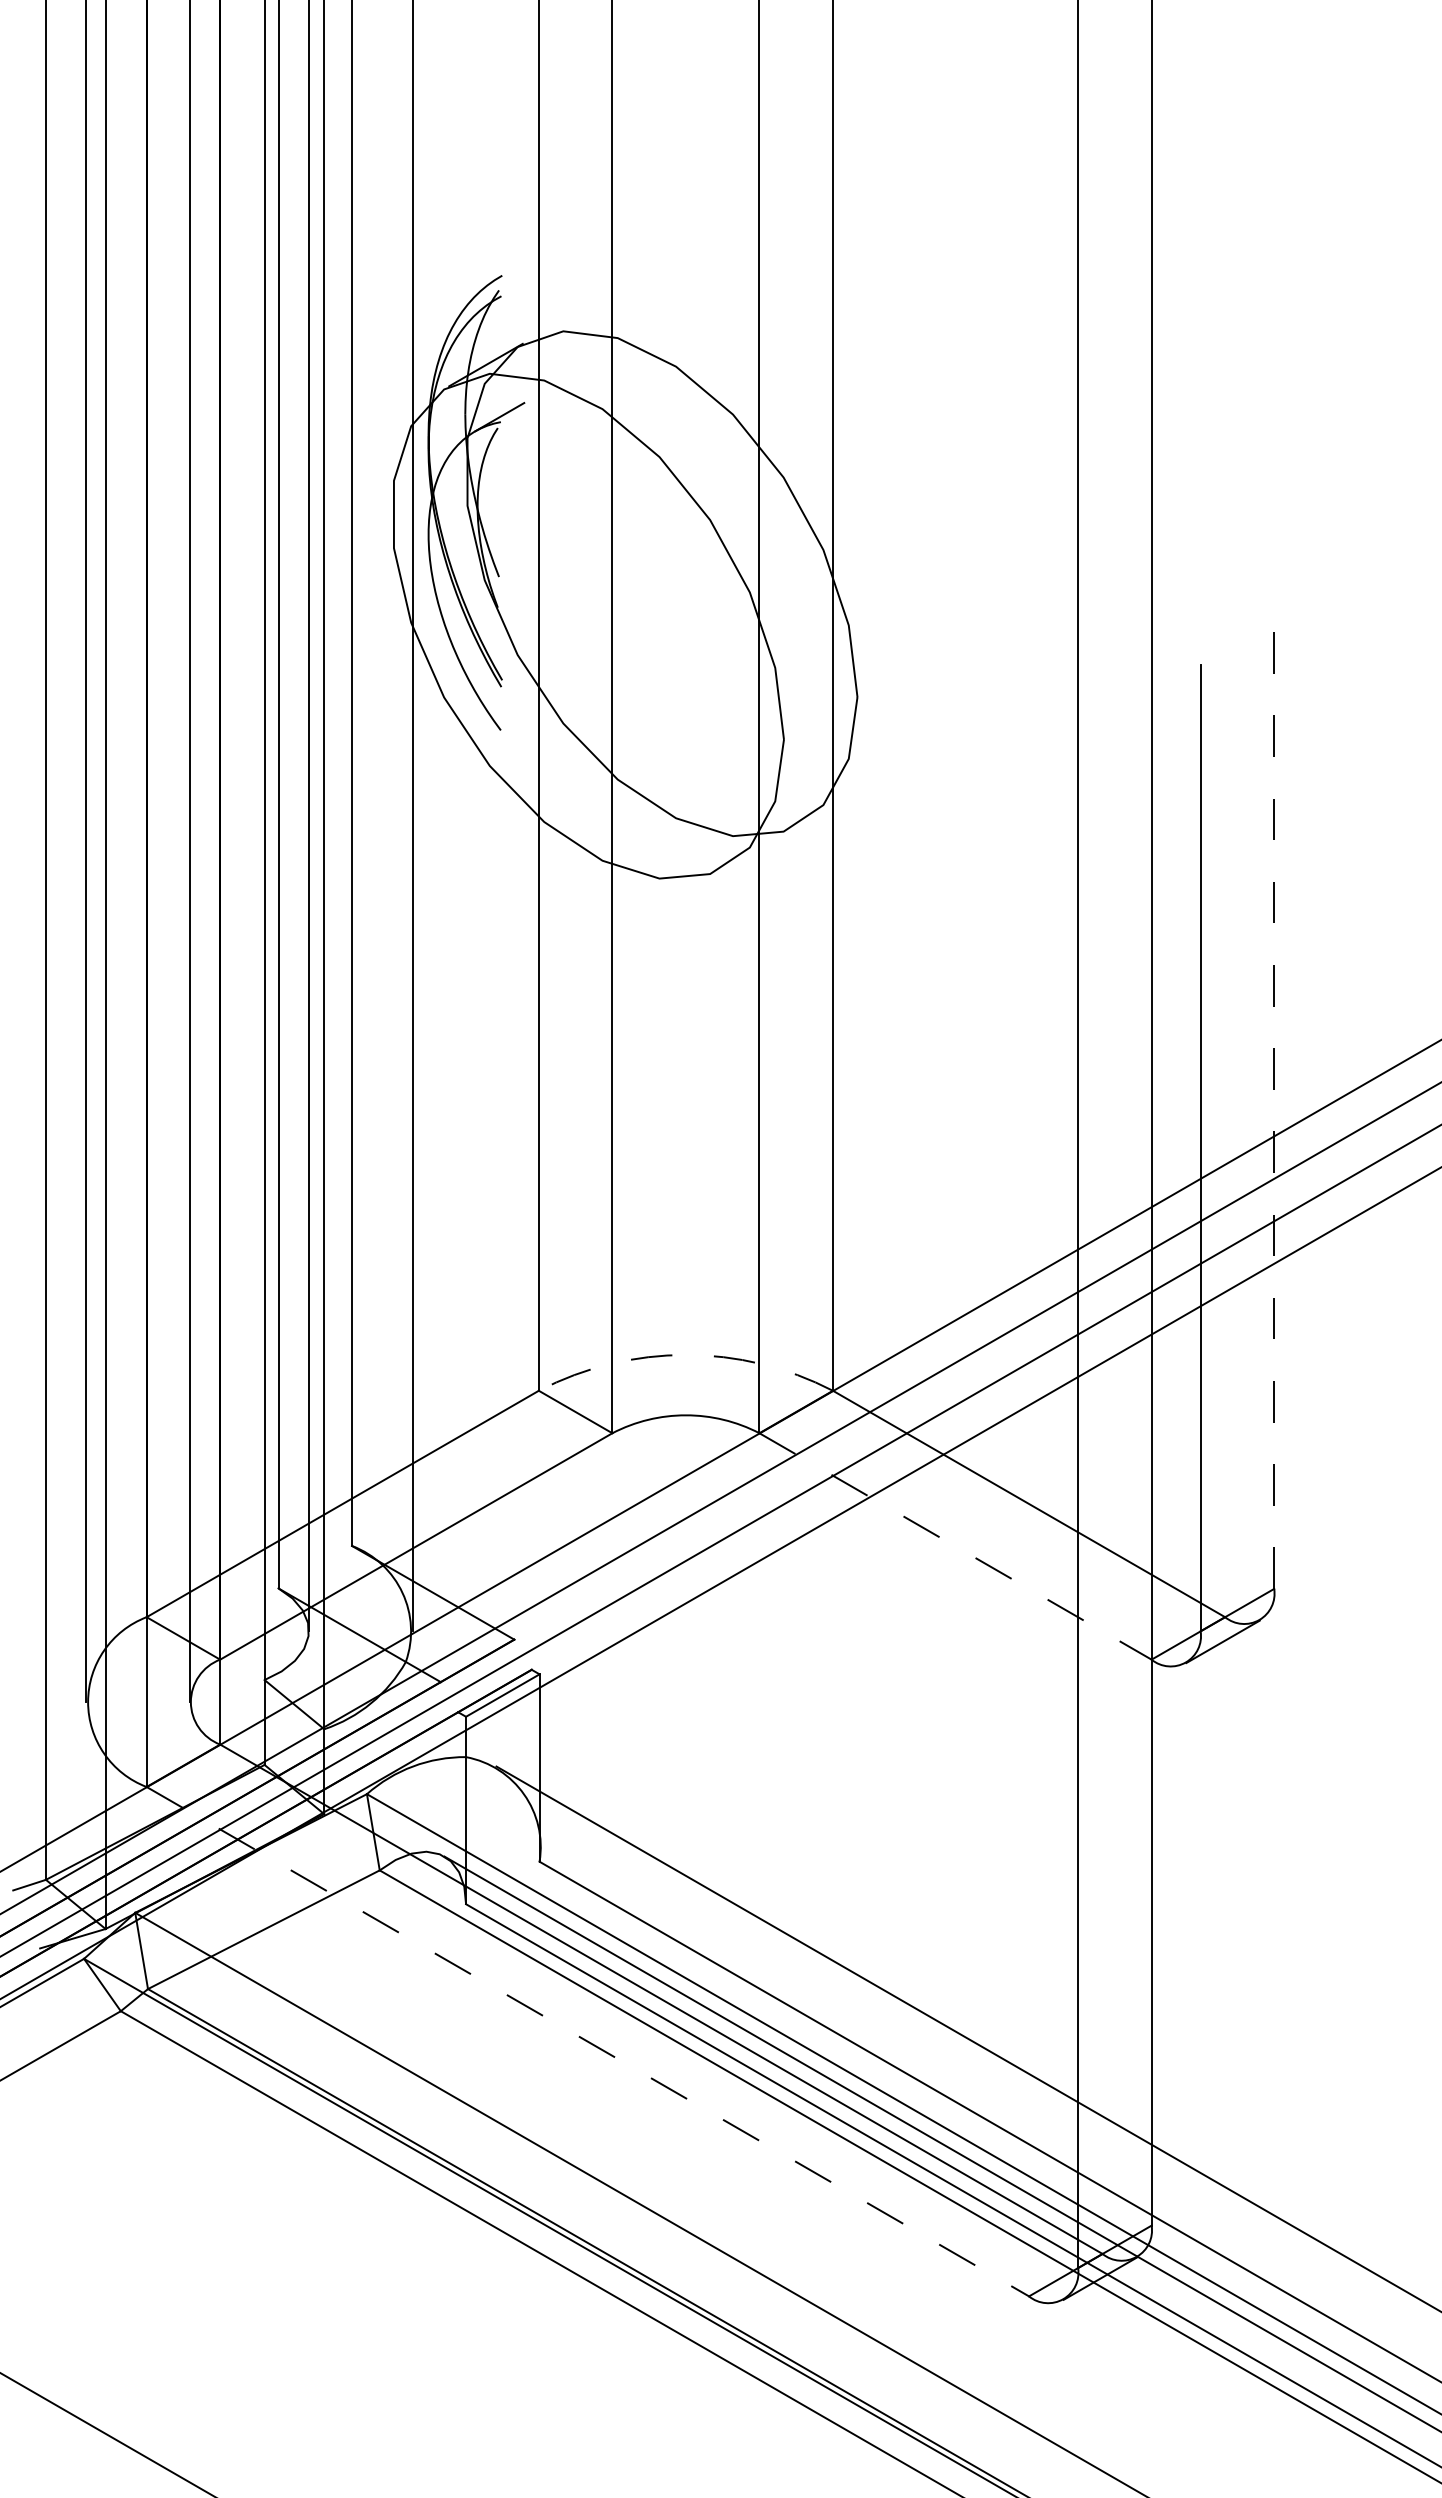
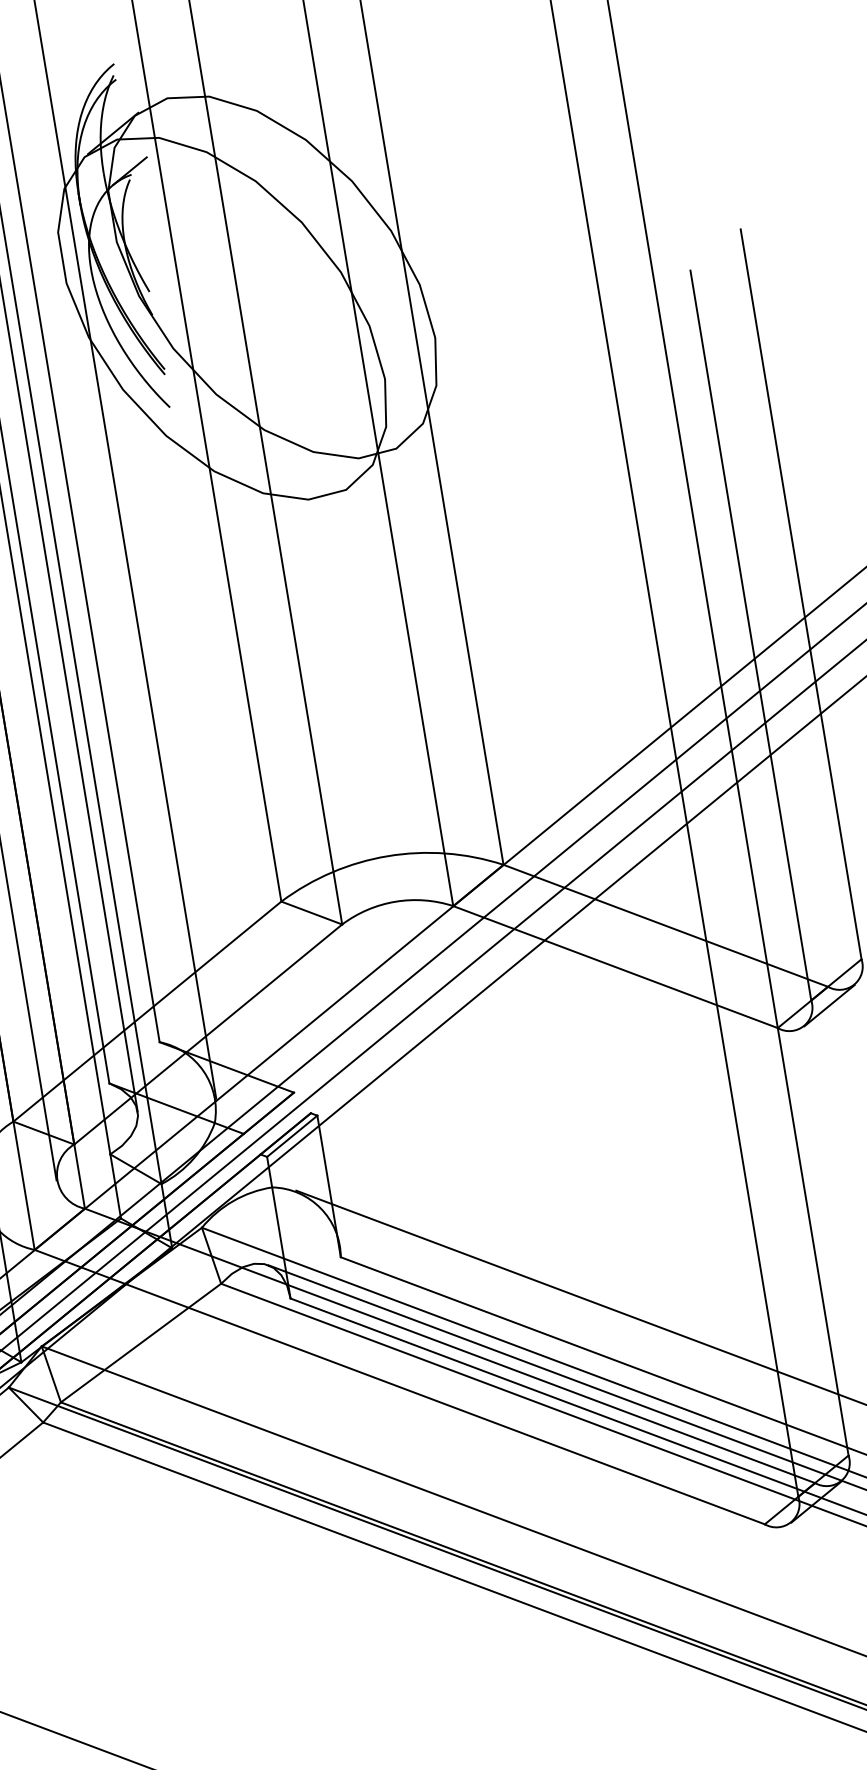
line: (1274, 1105) -> (801, 594), dashed -> solid
arc: (685, 1354) -> (387, 855), dashed -> solid
line: (955, 1546) -> (615, 967), dashed -> solid
line: (588, 2041) -> (400, 1386), dashed -> solid

